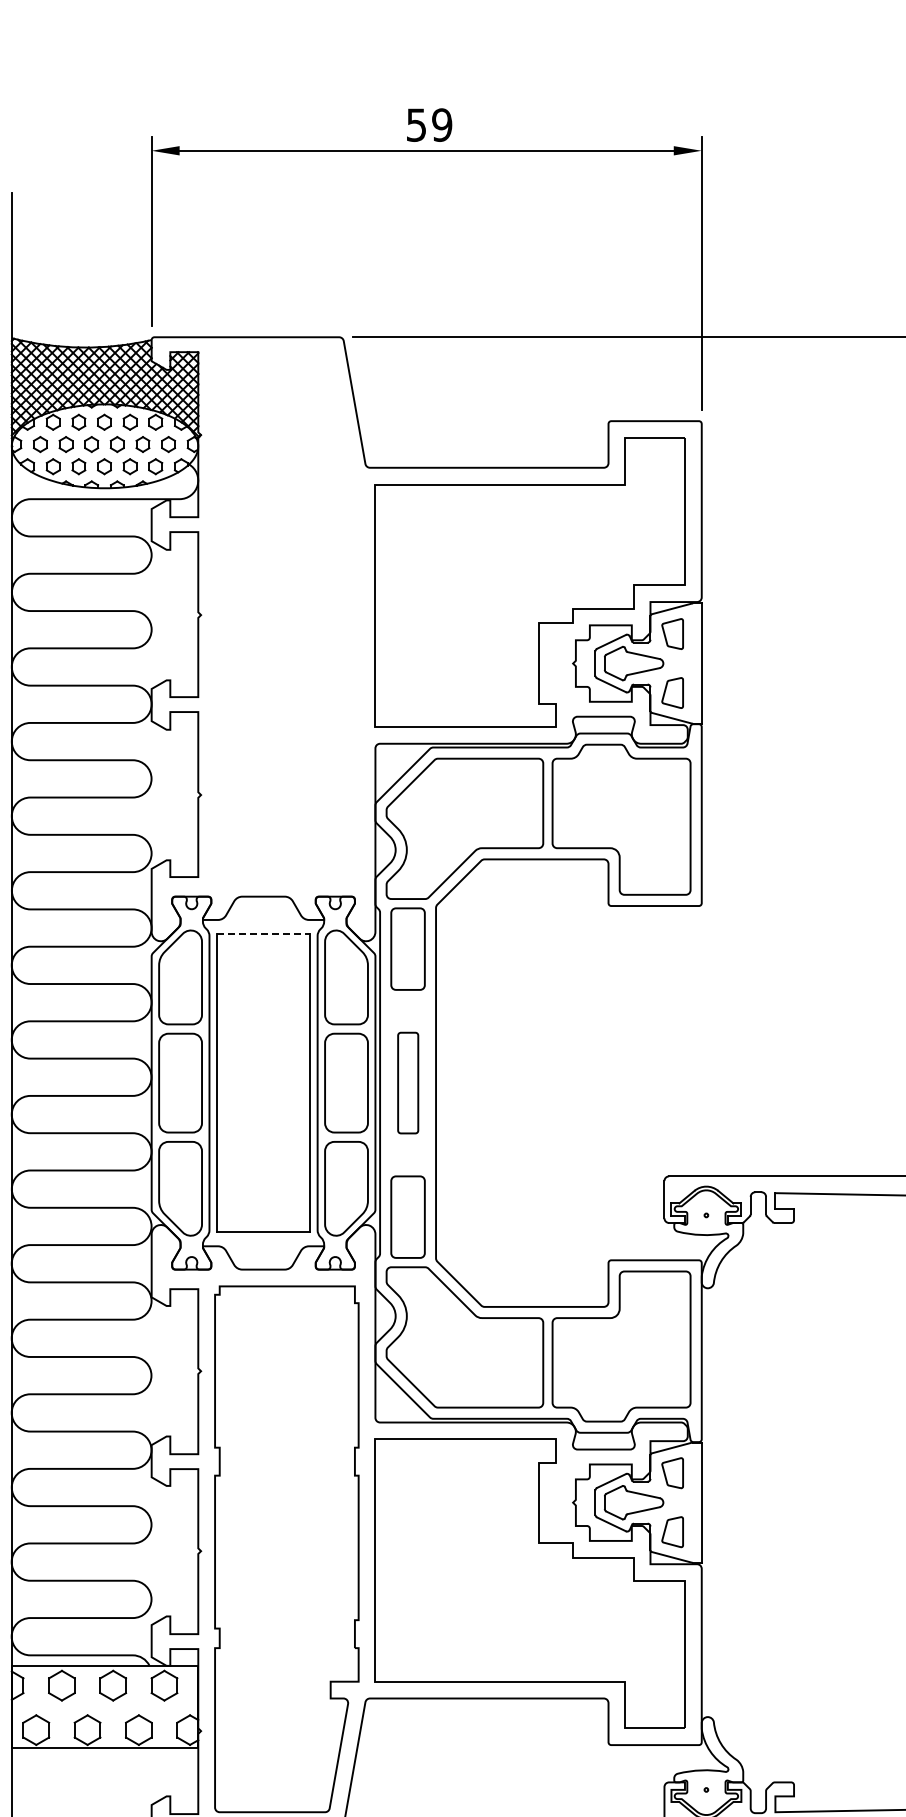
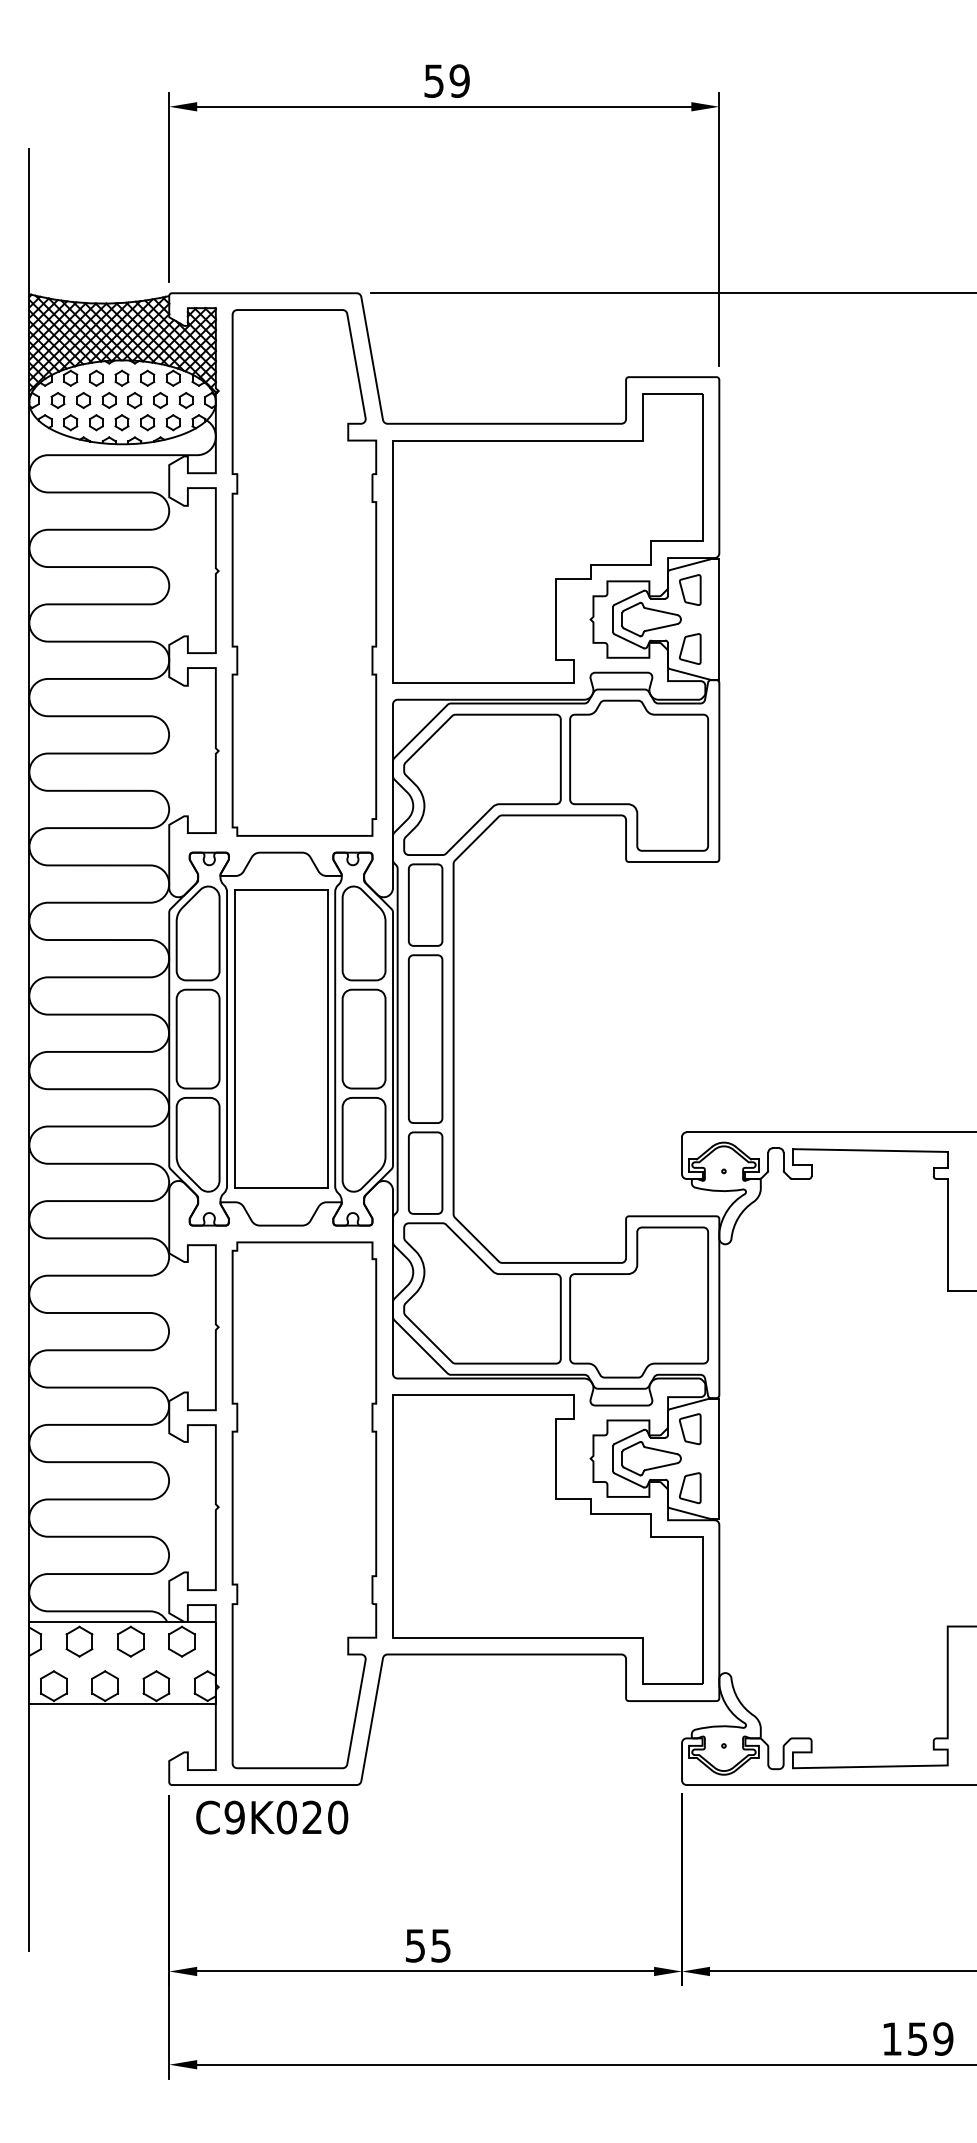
part: (286, 616) -> (304, 572), added
line: (263, 933) -> (281, 889), dashed -> solid
part: (407, 1082) -> (425, 1038), size x1.67

